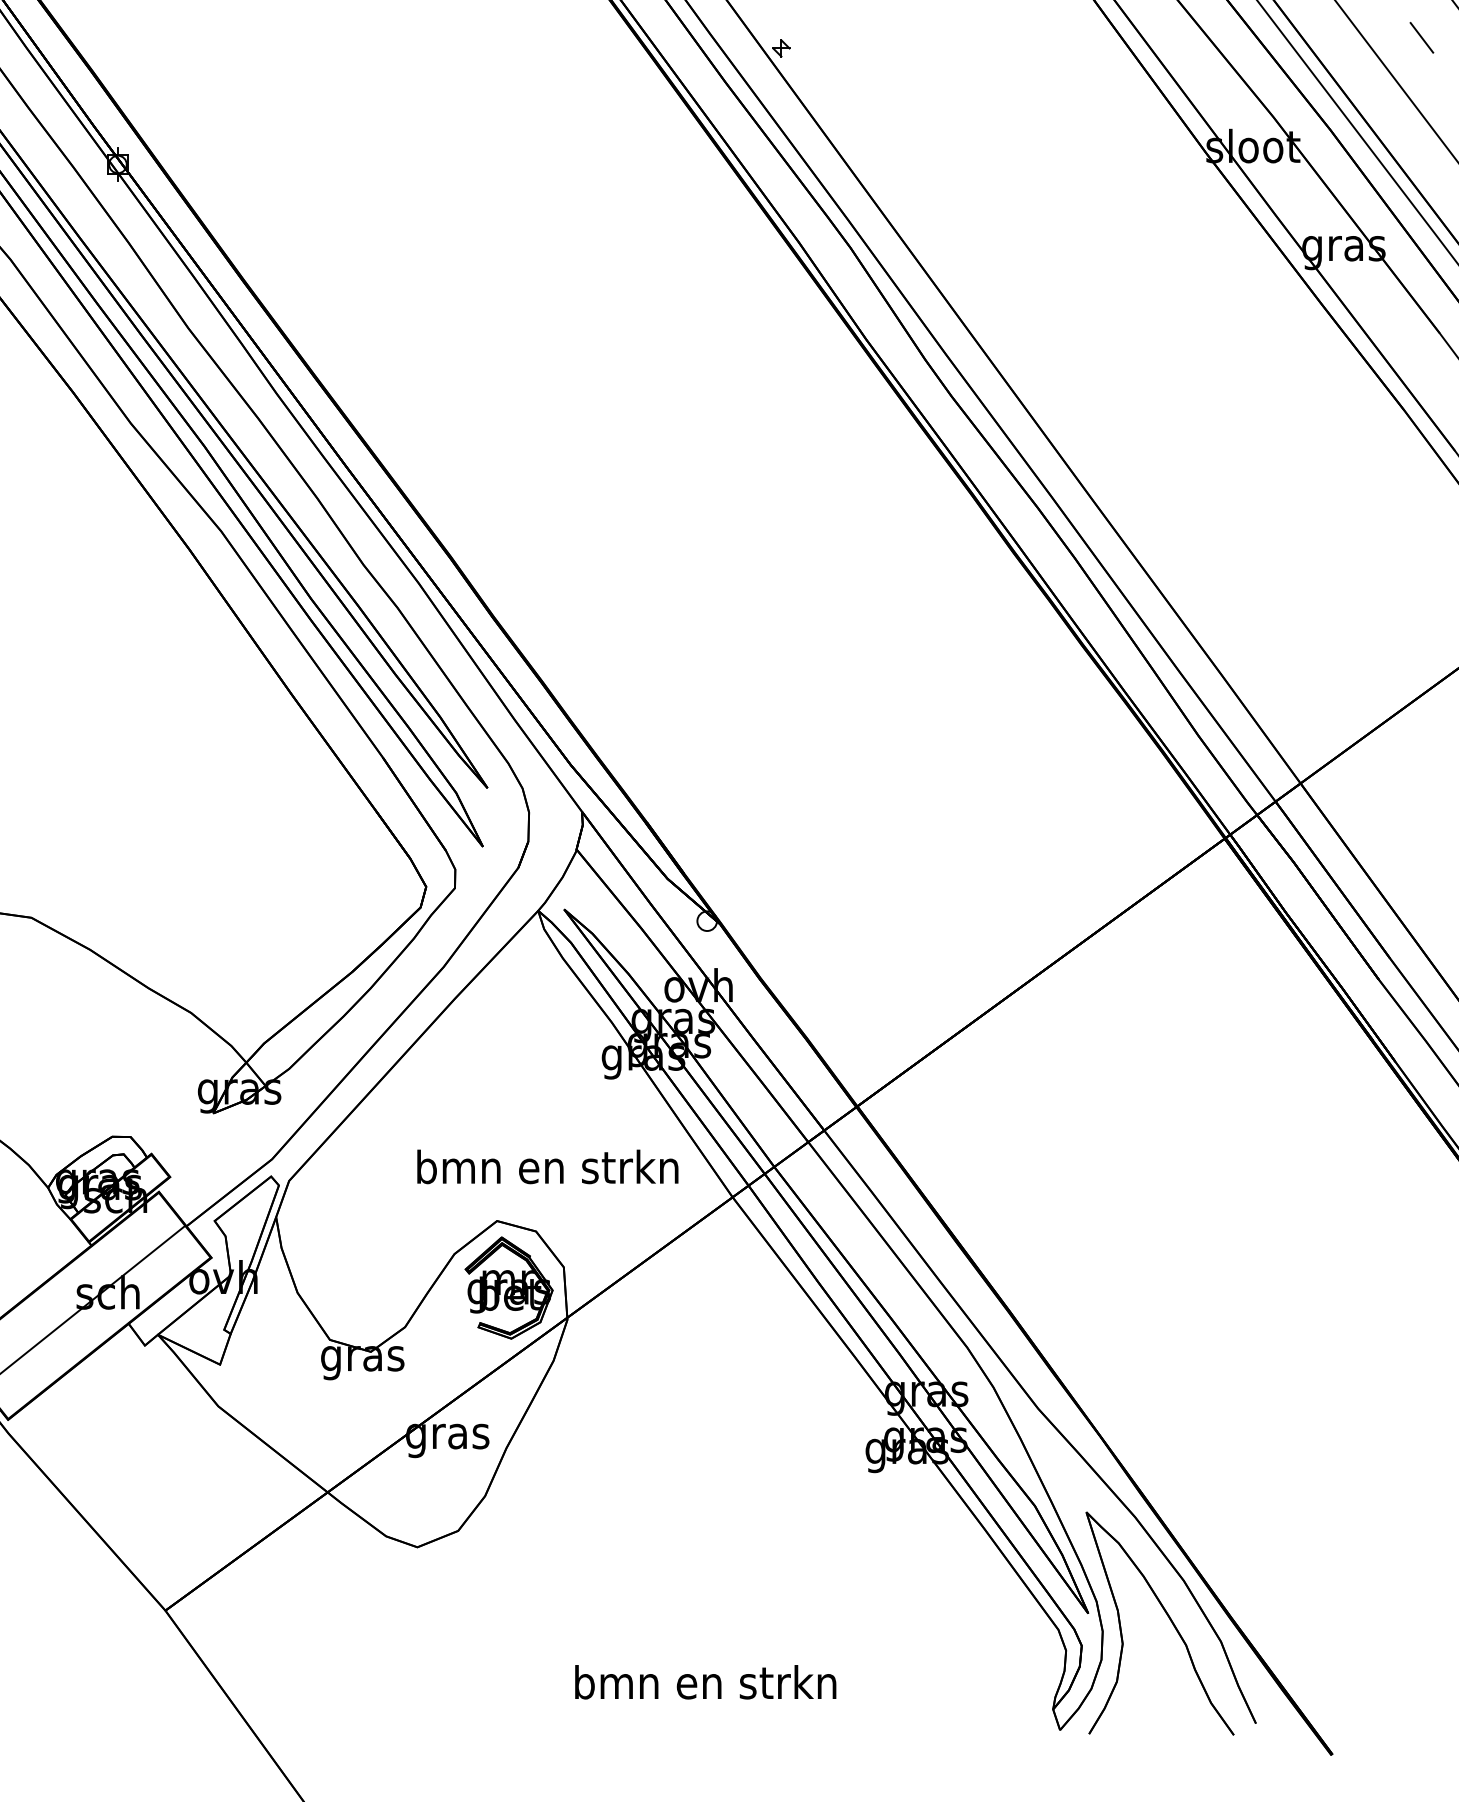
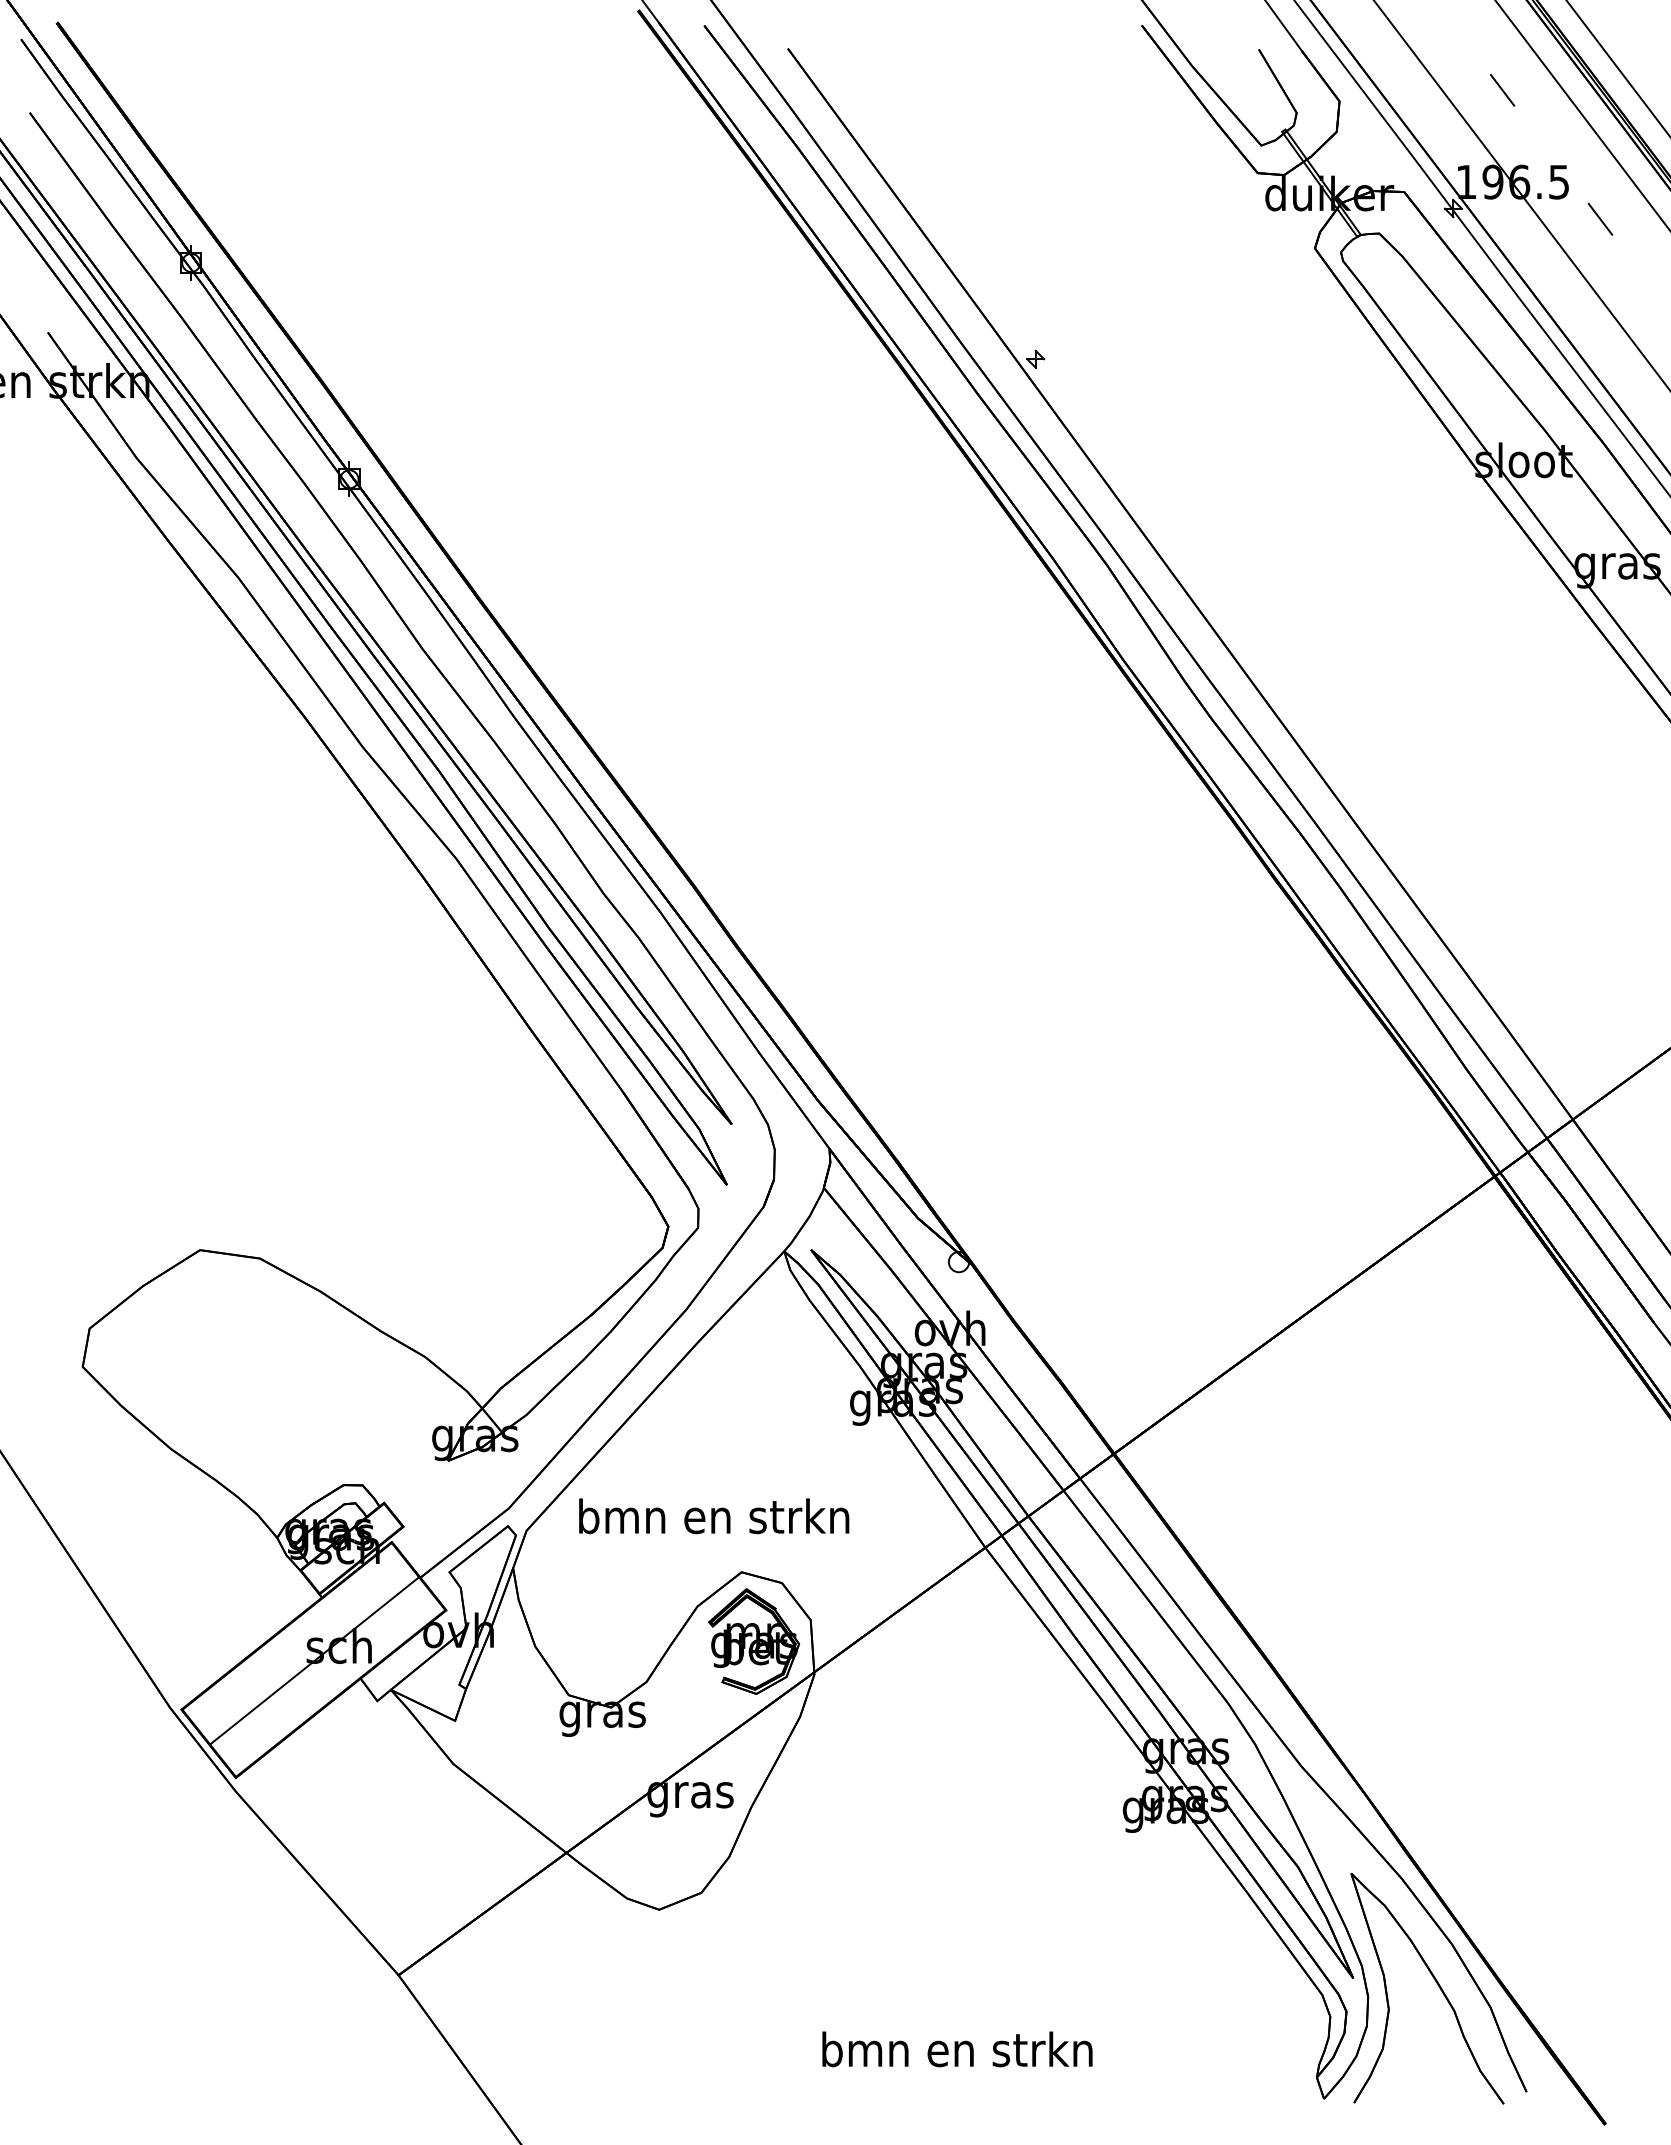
text: (548, 1167) -> (714, 1516), moved

